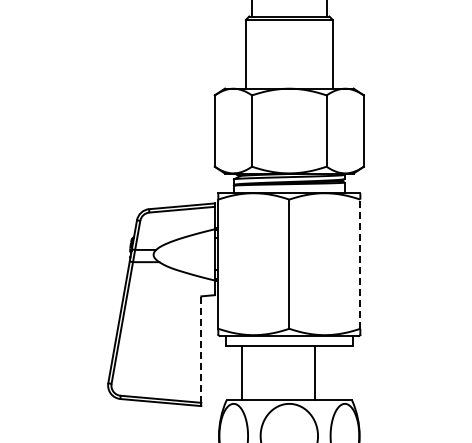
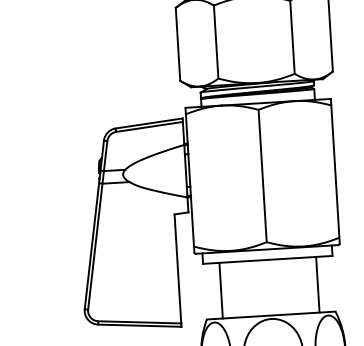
line: (360, 264) -> (335, 171), dashed -> solid
line: (201, 349) -> (178, 268), dashed -> solid
line: (314, 373) -> (317, 284), moved

